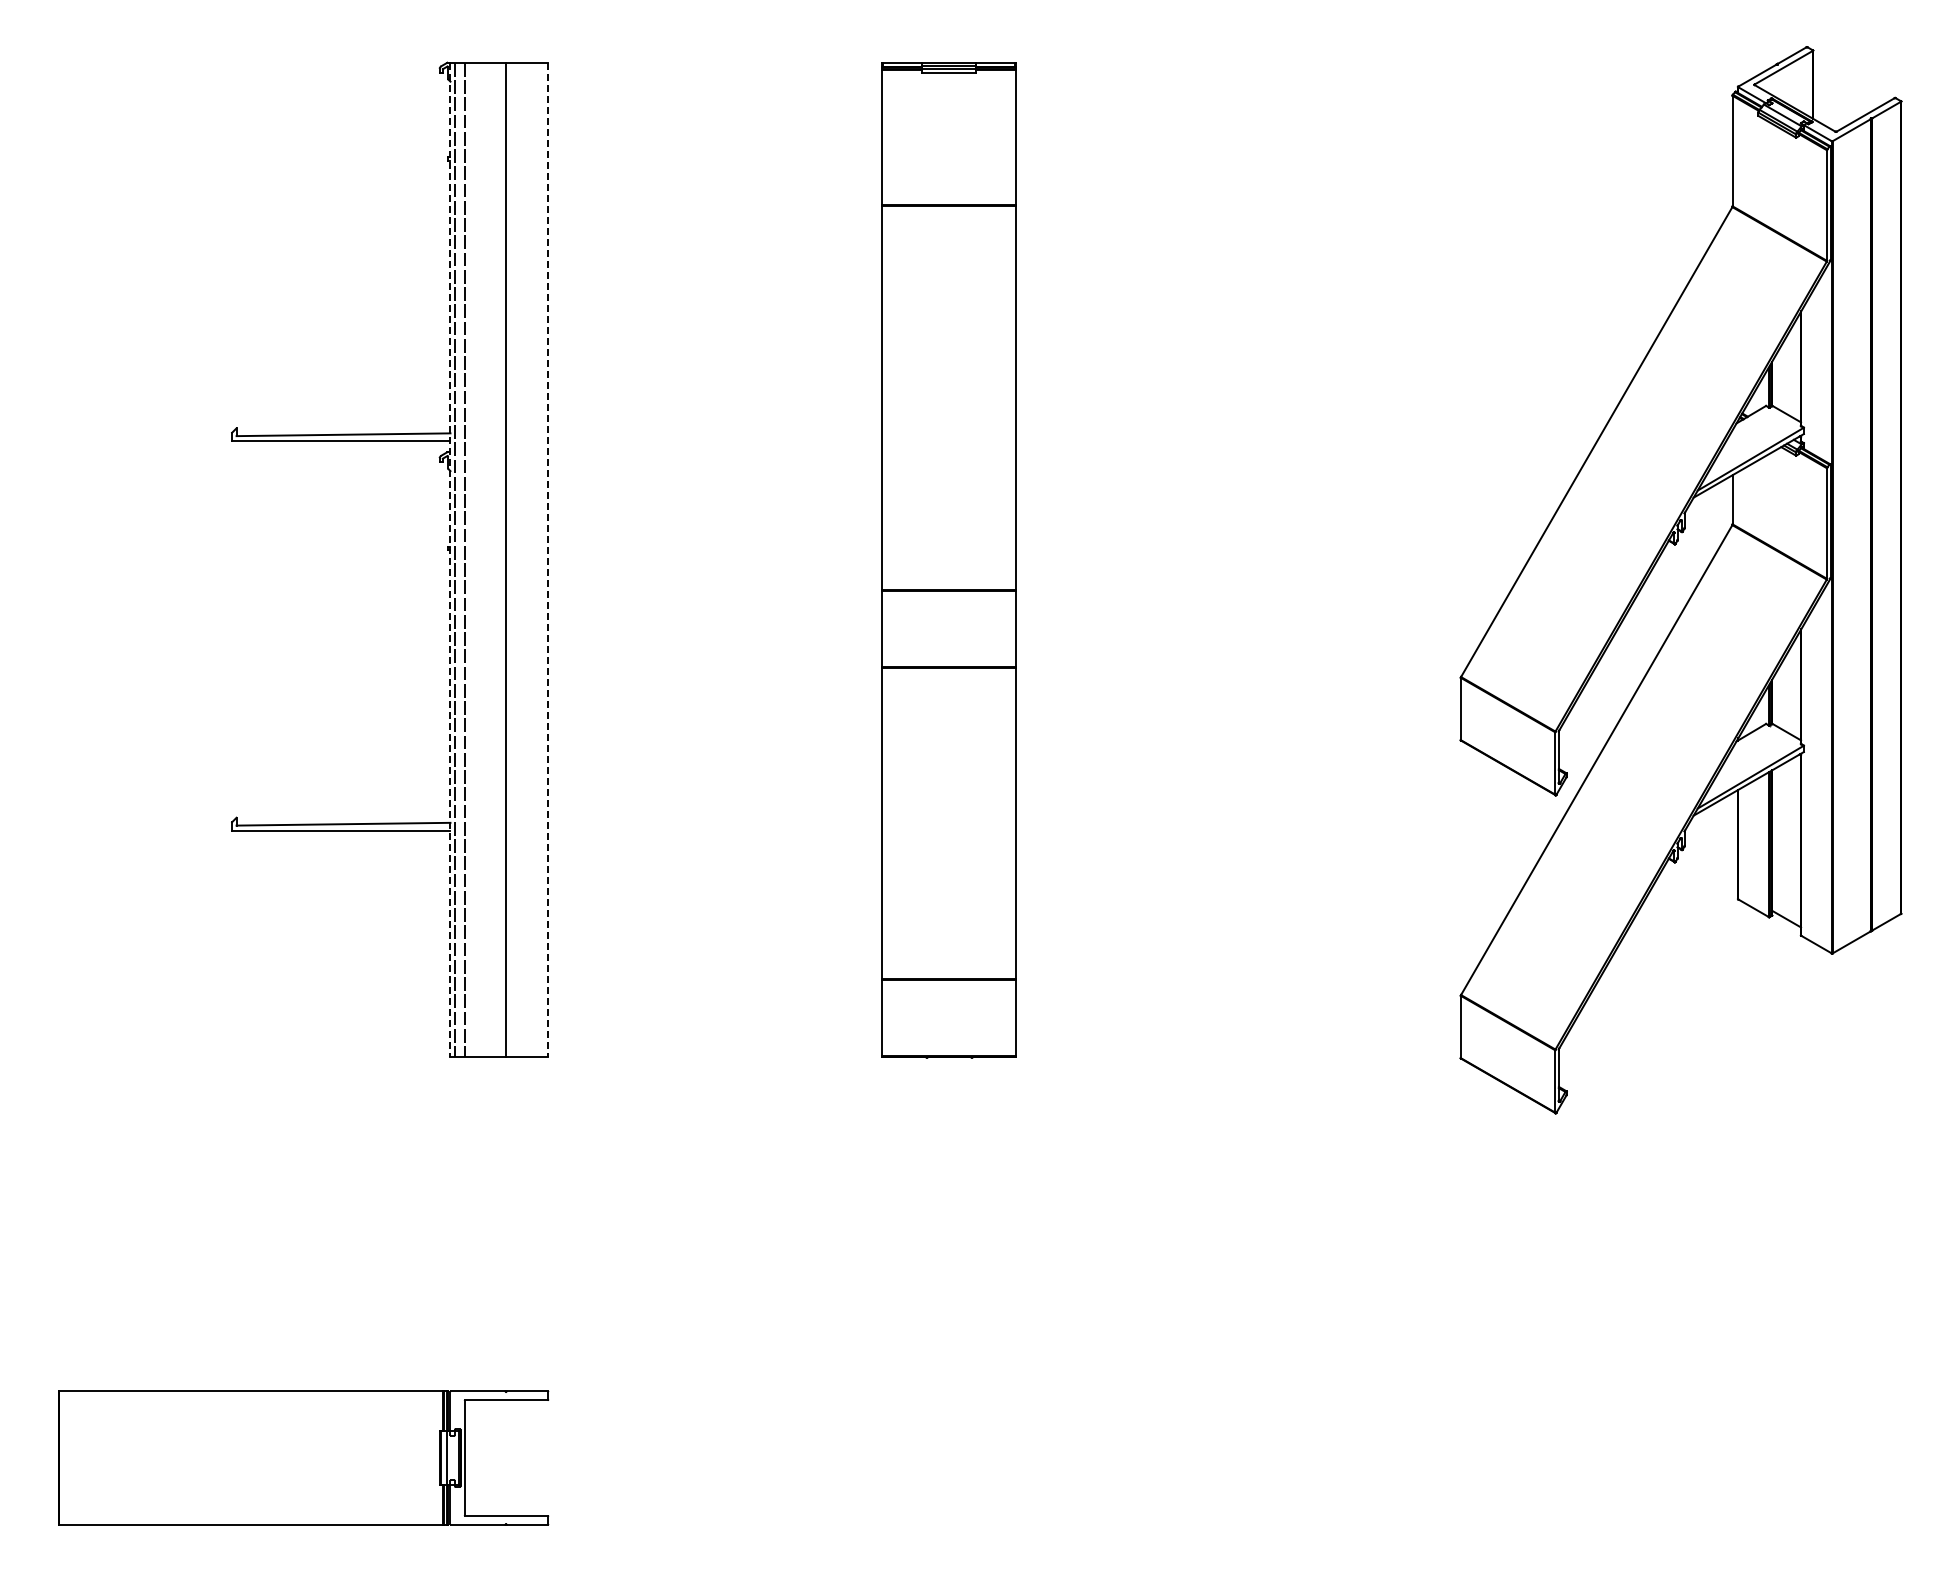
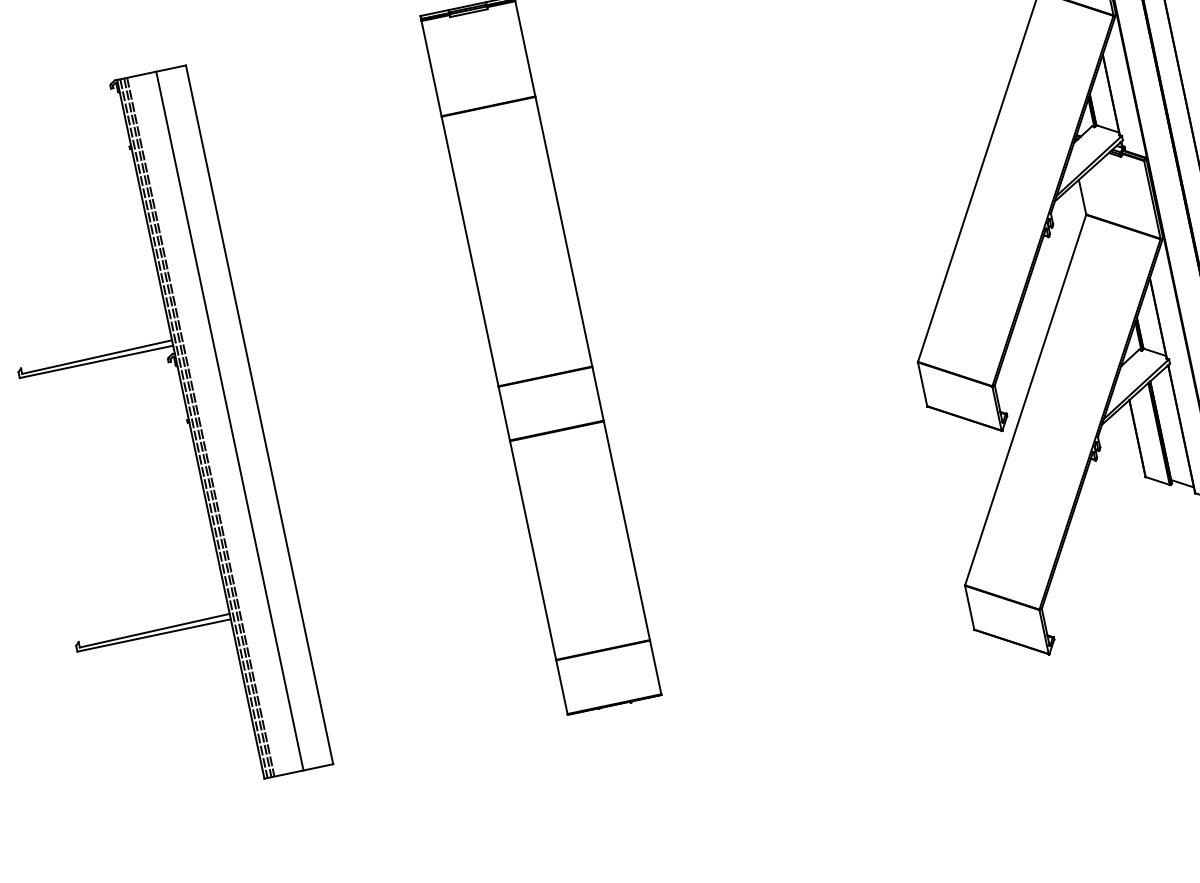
line: (460, 559) -> (197, 427), added
line: (450, 560) -> (190, 429), dashed -> solid
line: (548, 560) -> (259, 415), dashed -> solid

